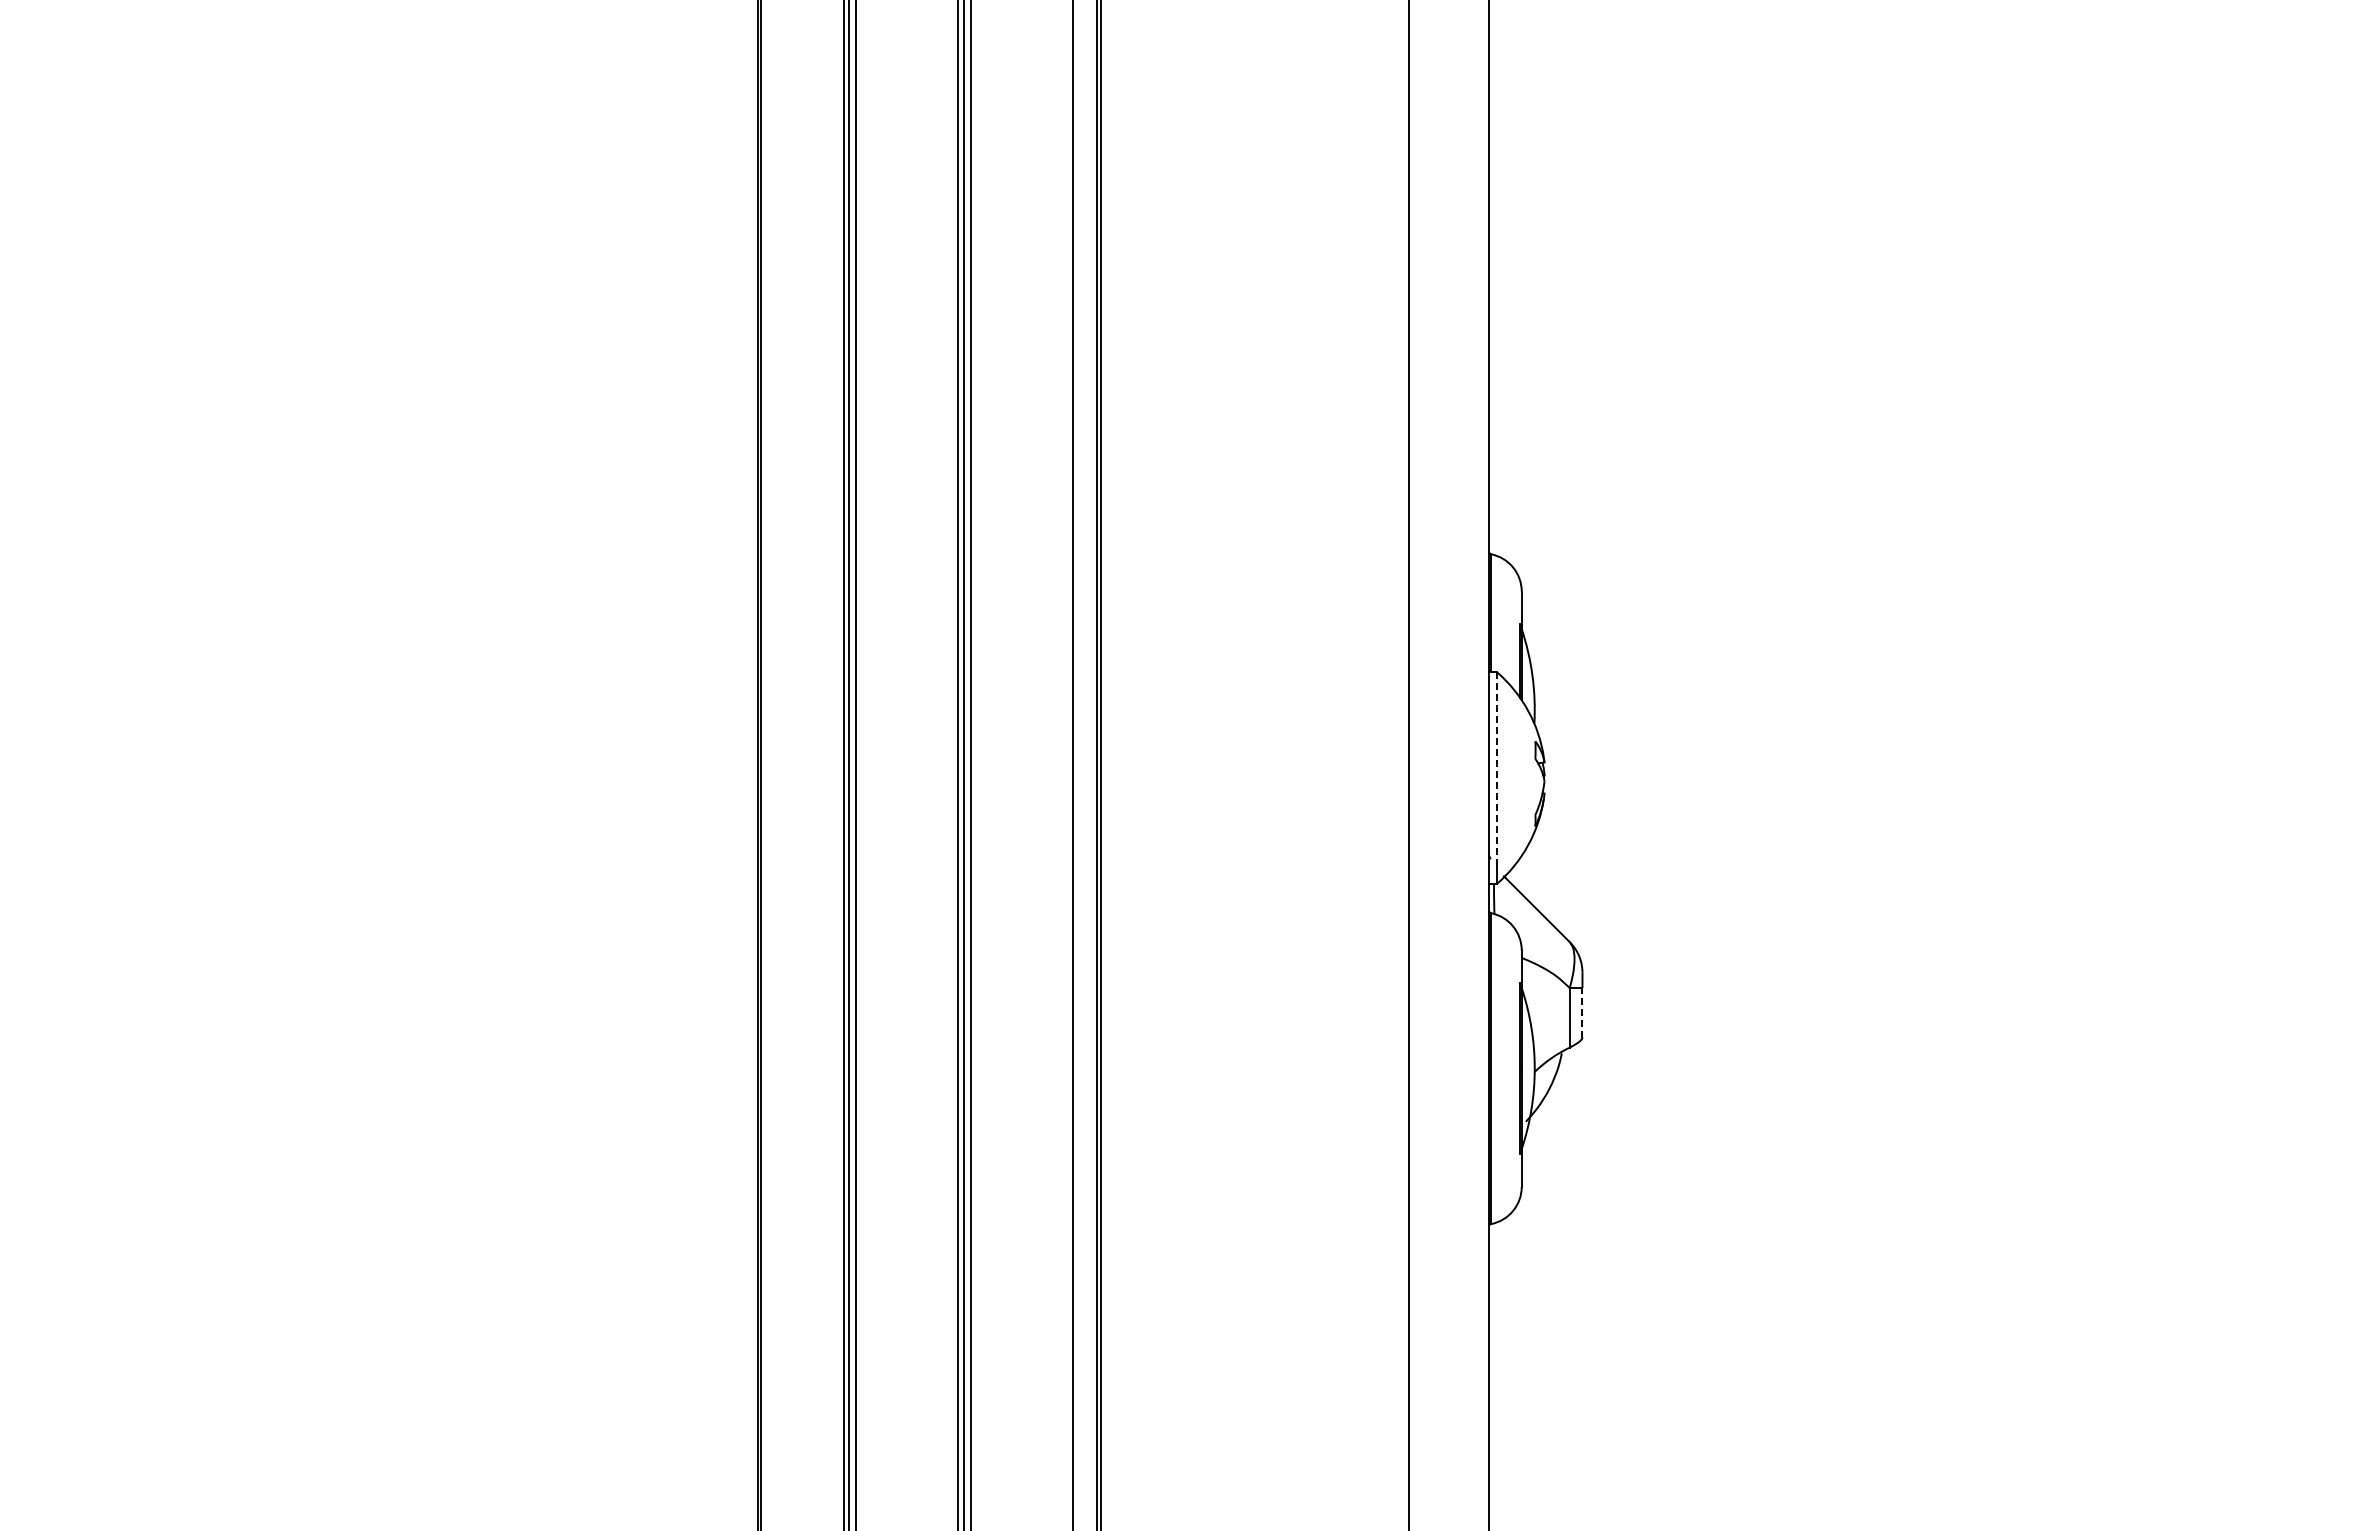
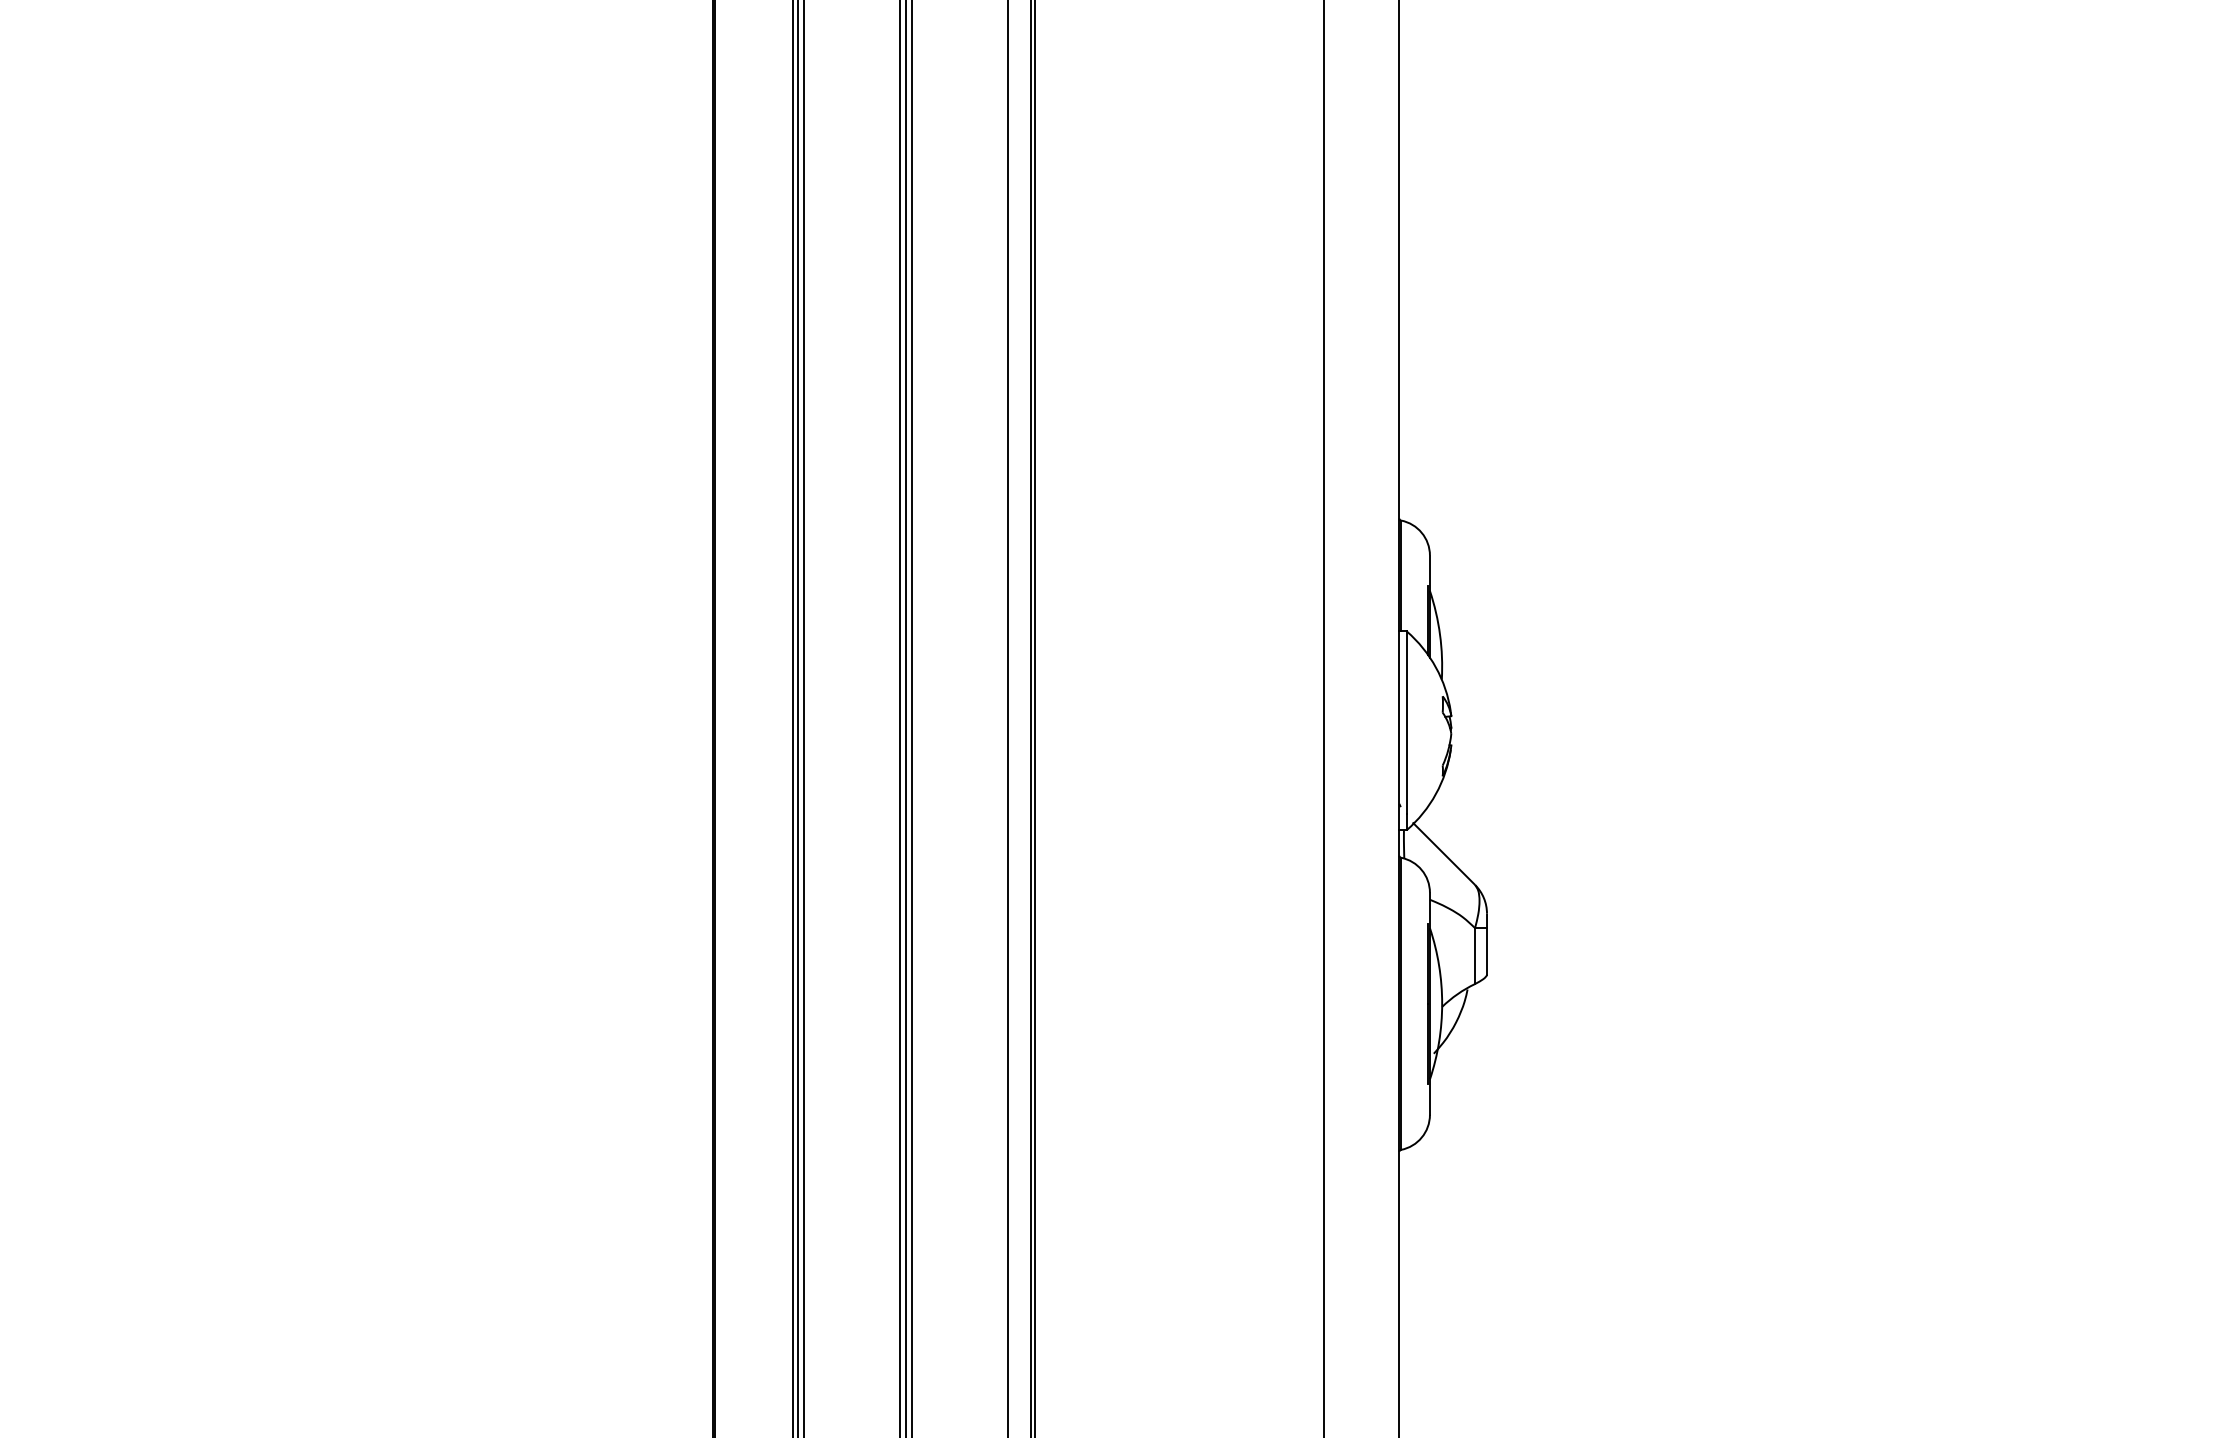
line: (1497, 769) -> (1407, 722), dashed -> solid
line: (1582, 1012) -> (1487, 951), dashed -> solid

